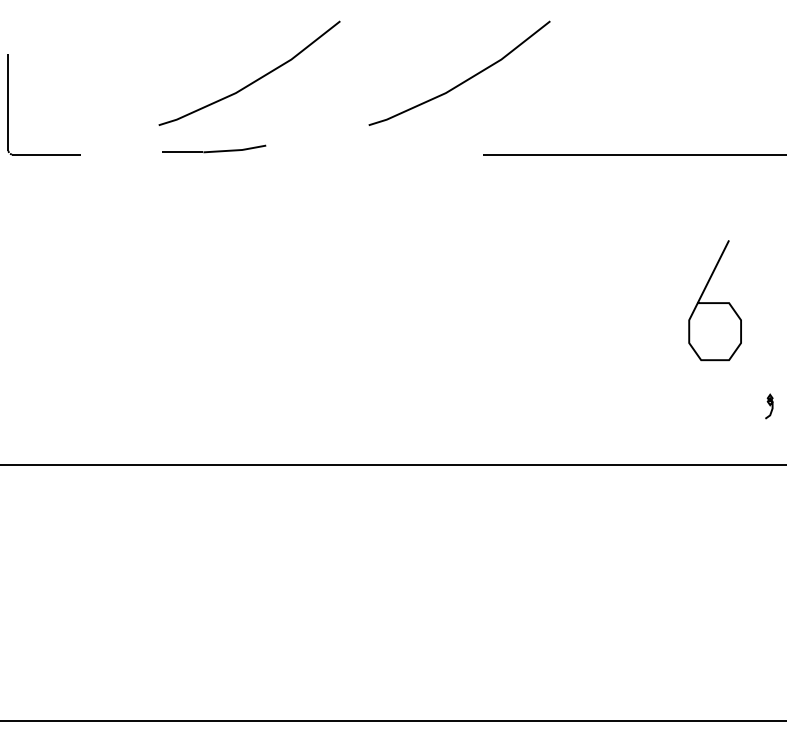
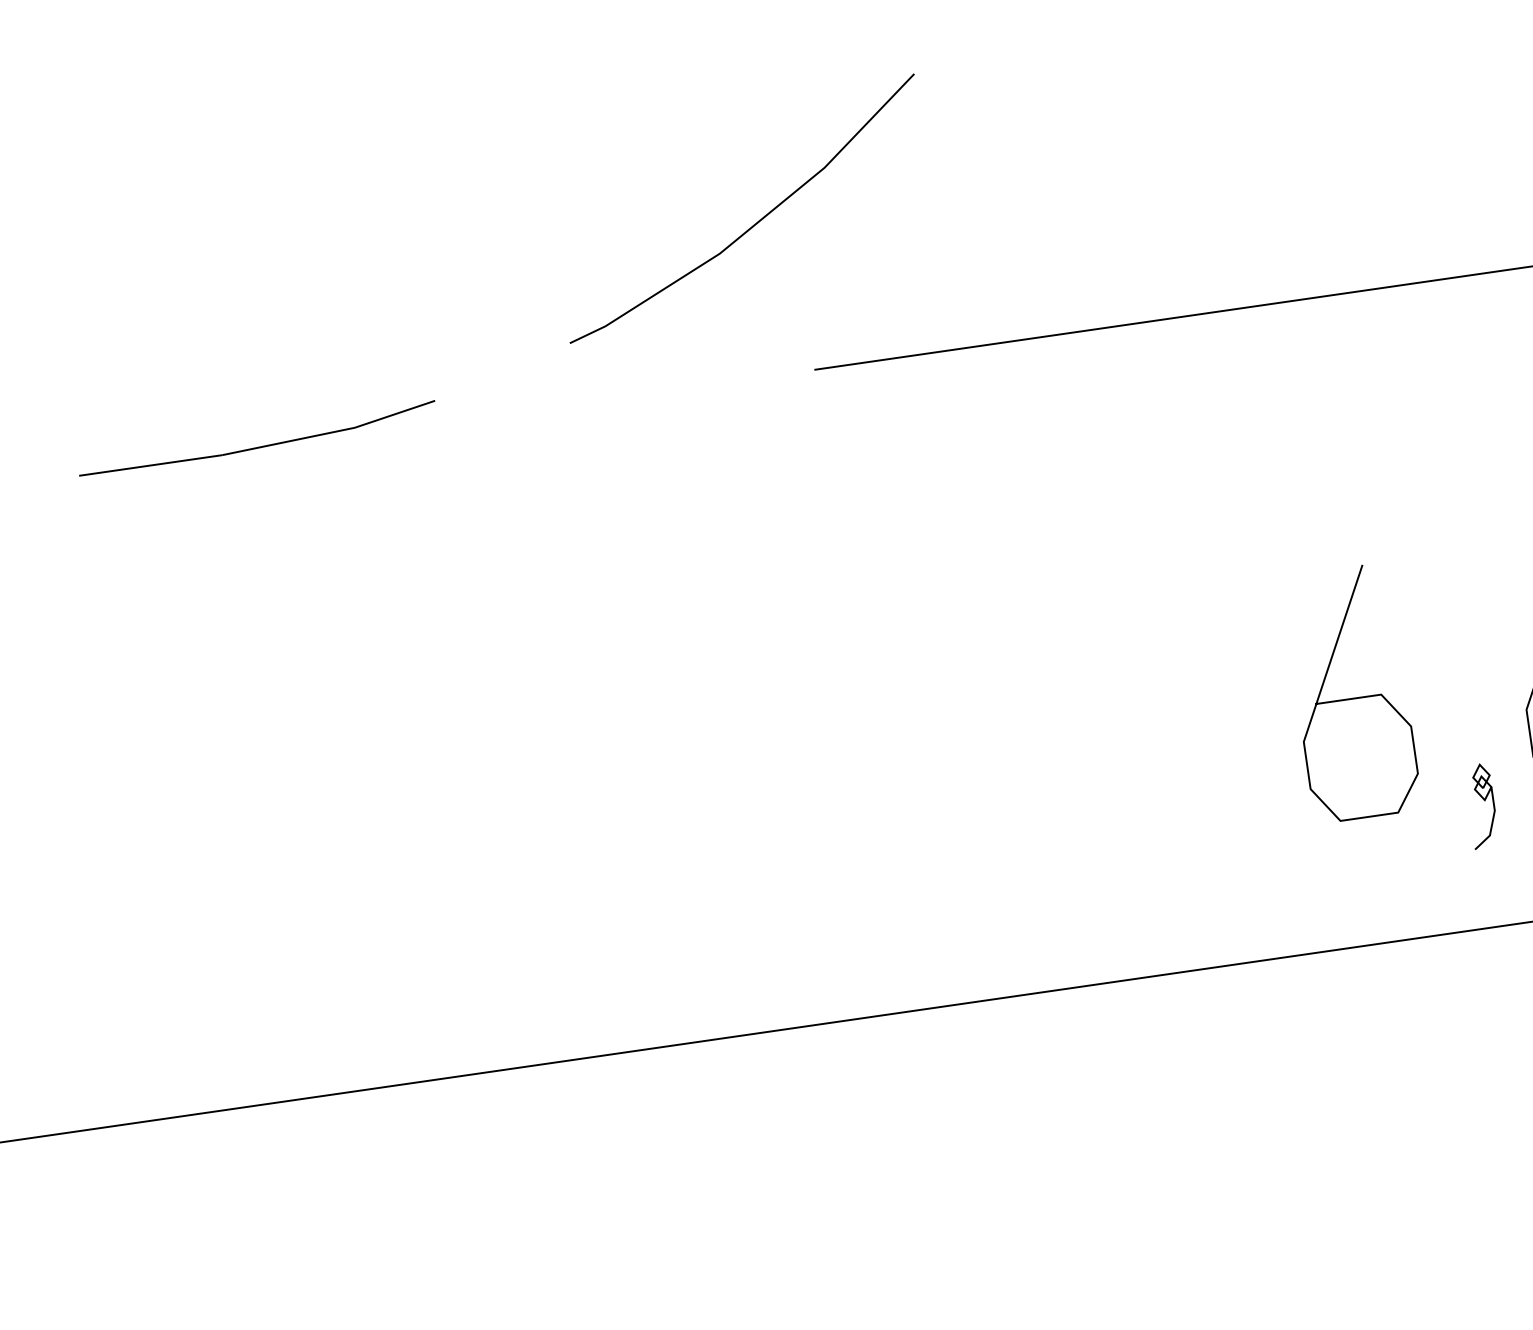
line: (254, 80) -> (320, 284), removed
part: (213, 148) -> (255, 437), size x1.67
curve: (714, 302) -> (1350, 697), moved
part: (768, 406) -> (1480, 805), size x1.67

